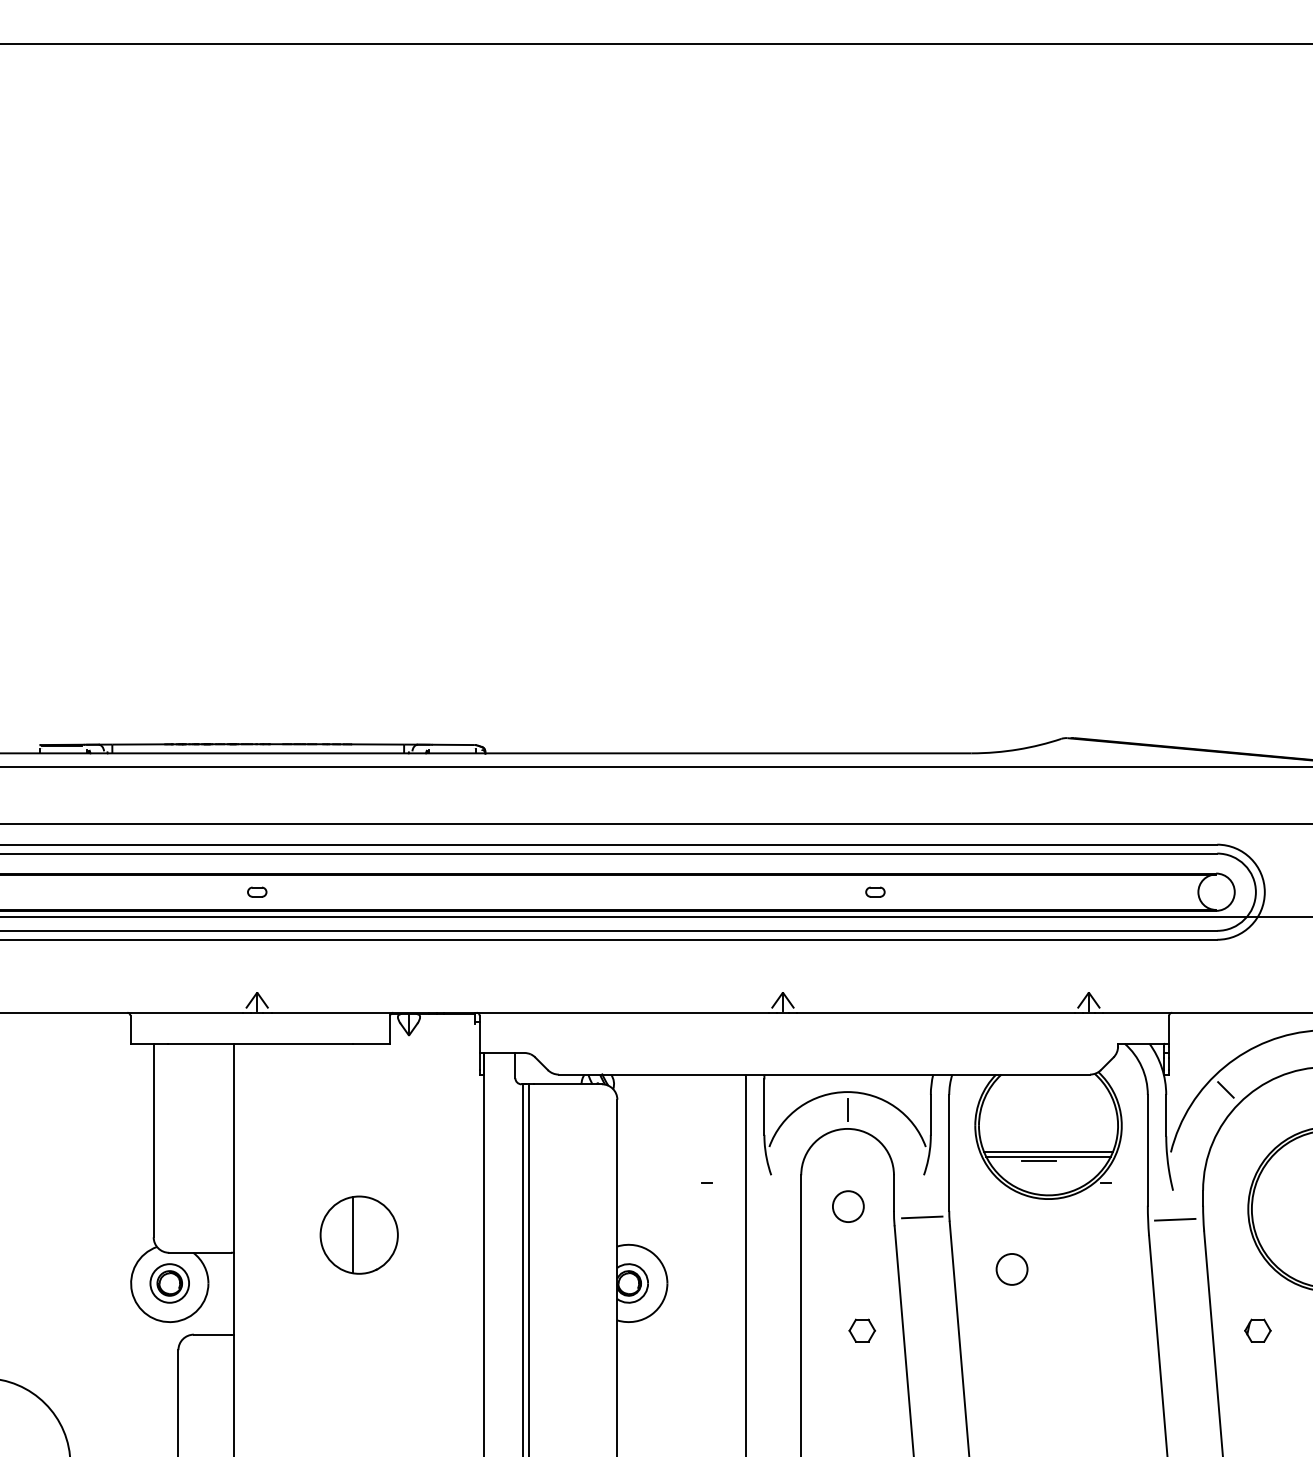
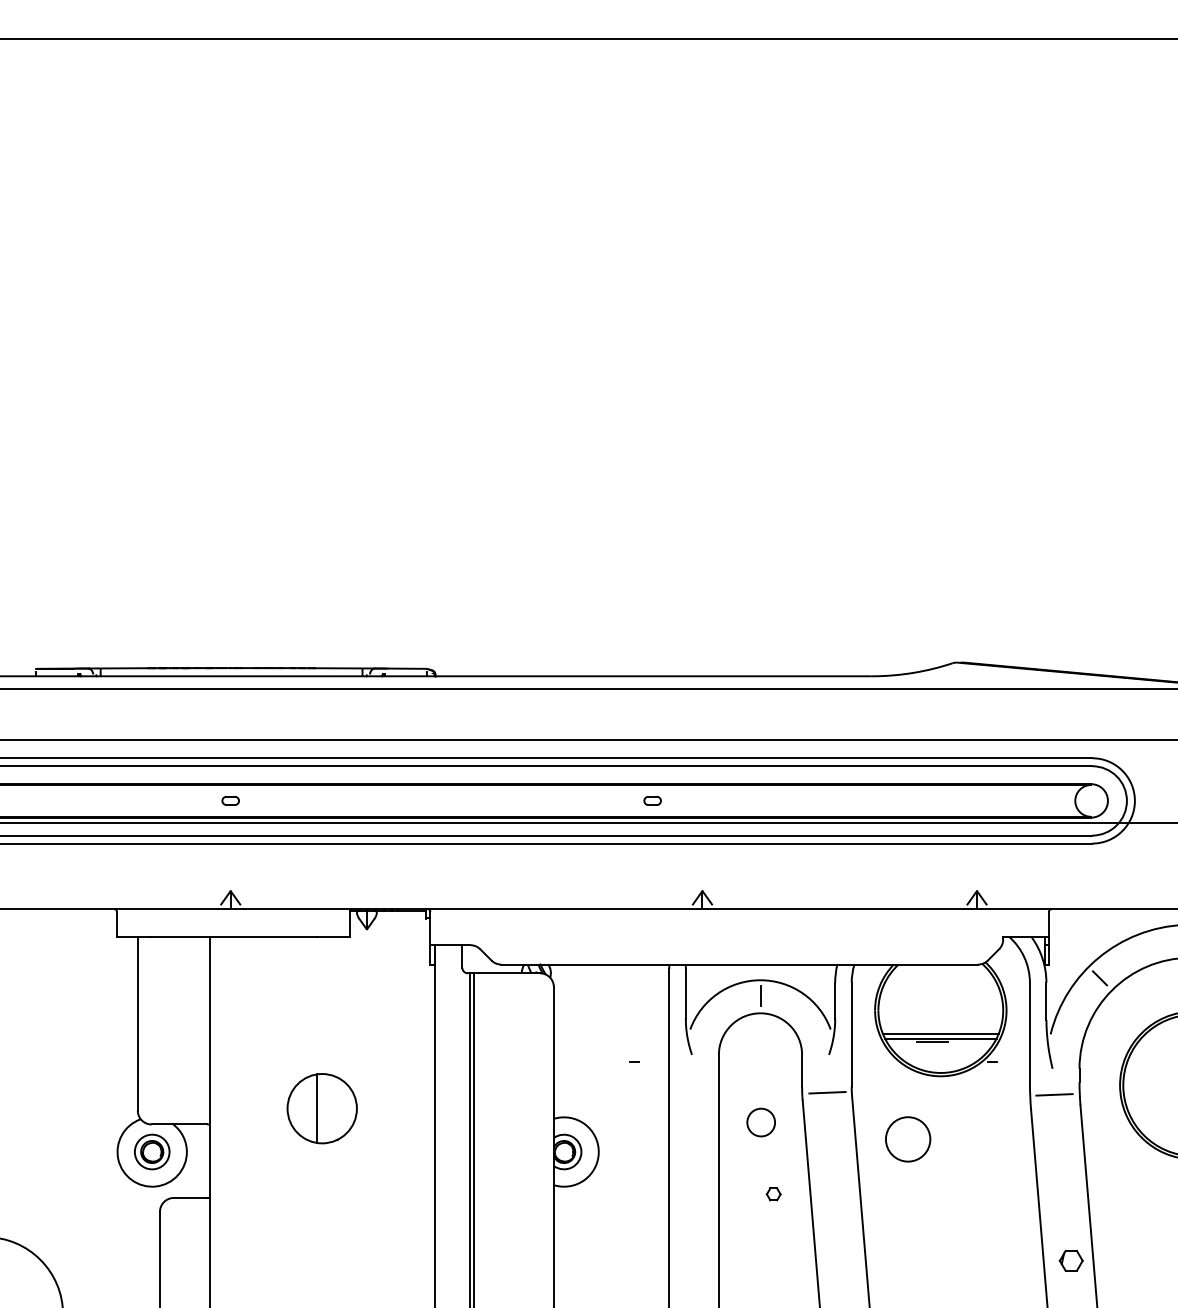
part: (875, 891) -> (652, 800), moved
circle: (848, 1206) -> (761, 1122), moved
circle: (1011, 1269) -> (907, 1139), size x1.6
part: (862, 1330) -> (773, 1194), size x0.6
part: (1257, 1330) -> (1070, 1260), moved

